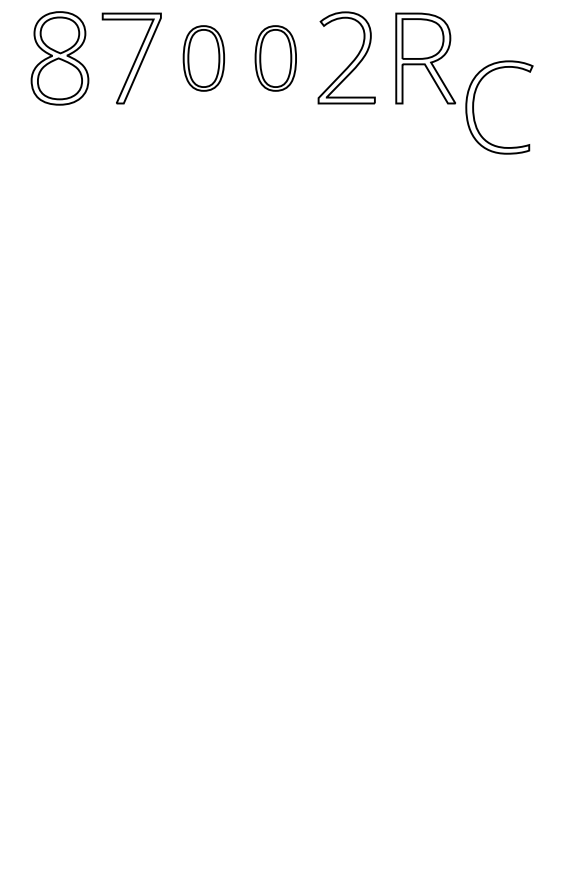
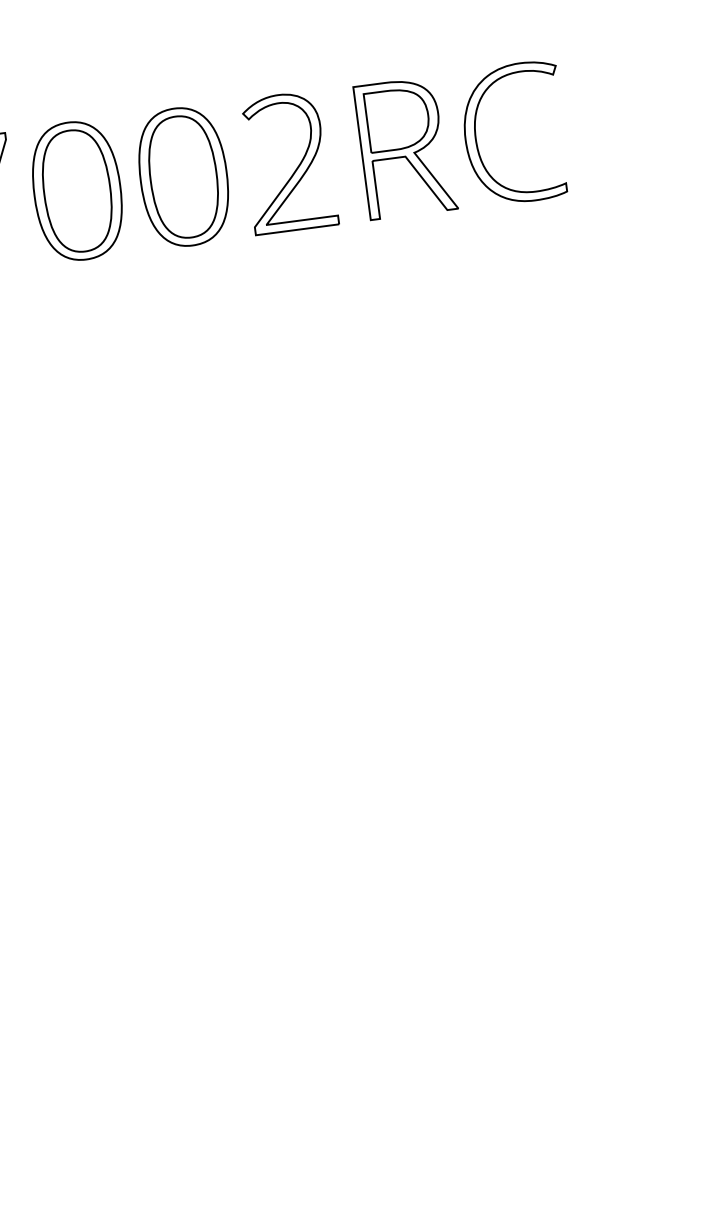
part: (203, 58) -> (76, 191), size x1.43
part: (275, 58) -> (183, 177), size x1.43
part: (474, 104) -> (477, 133), moved

